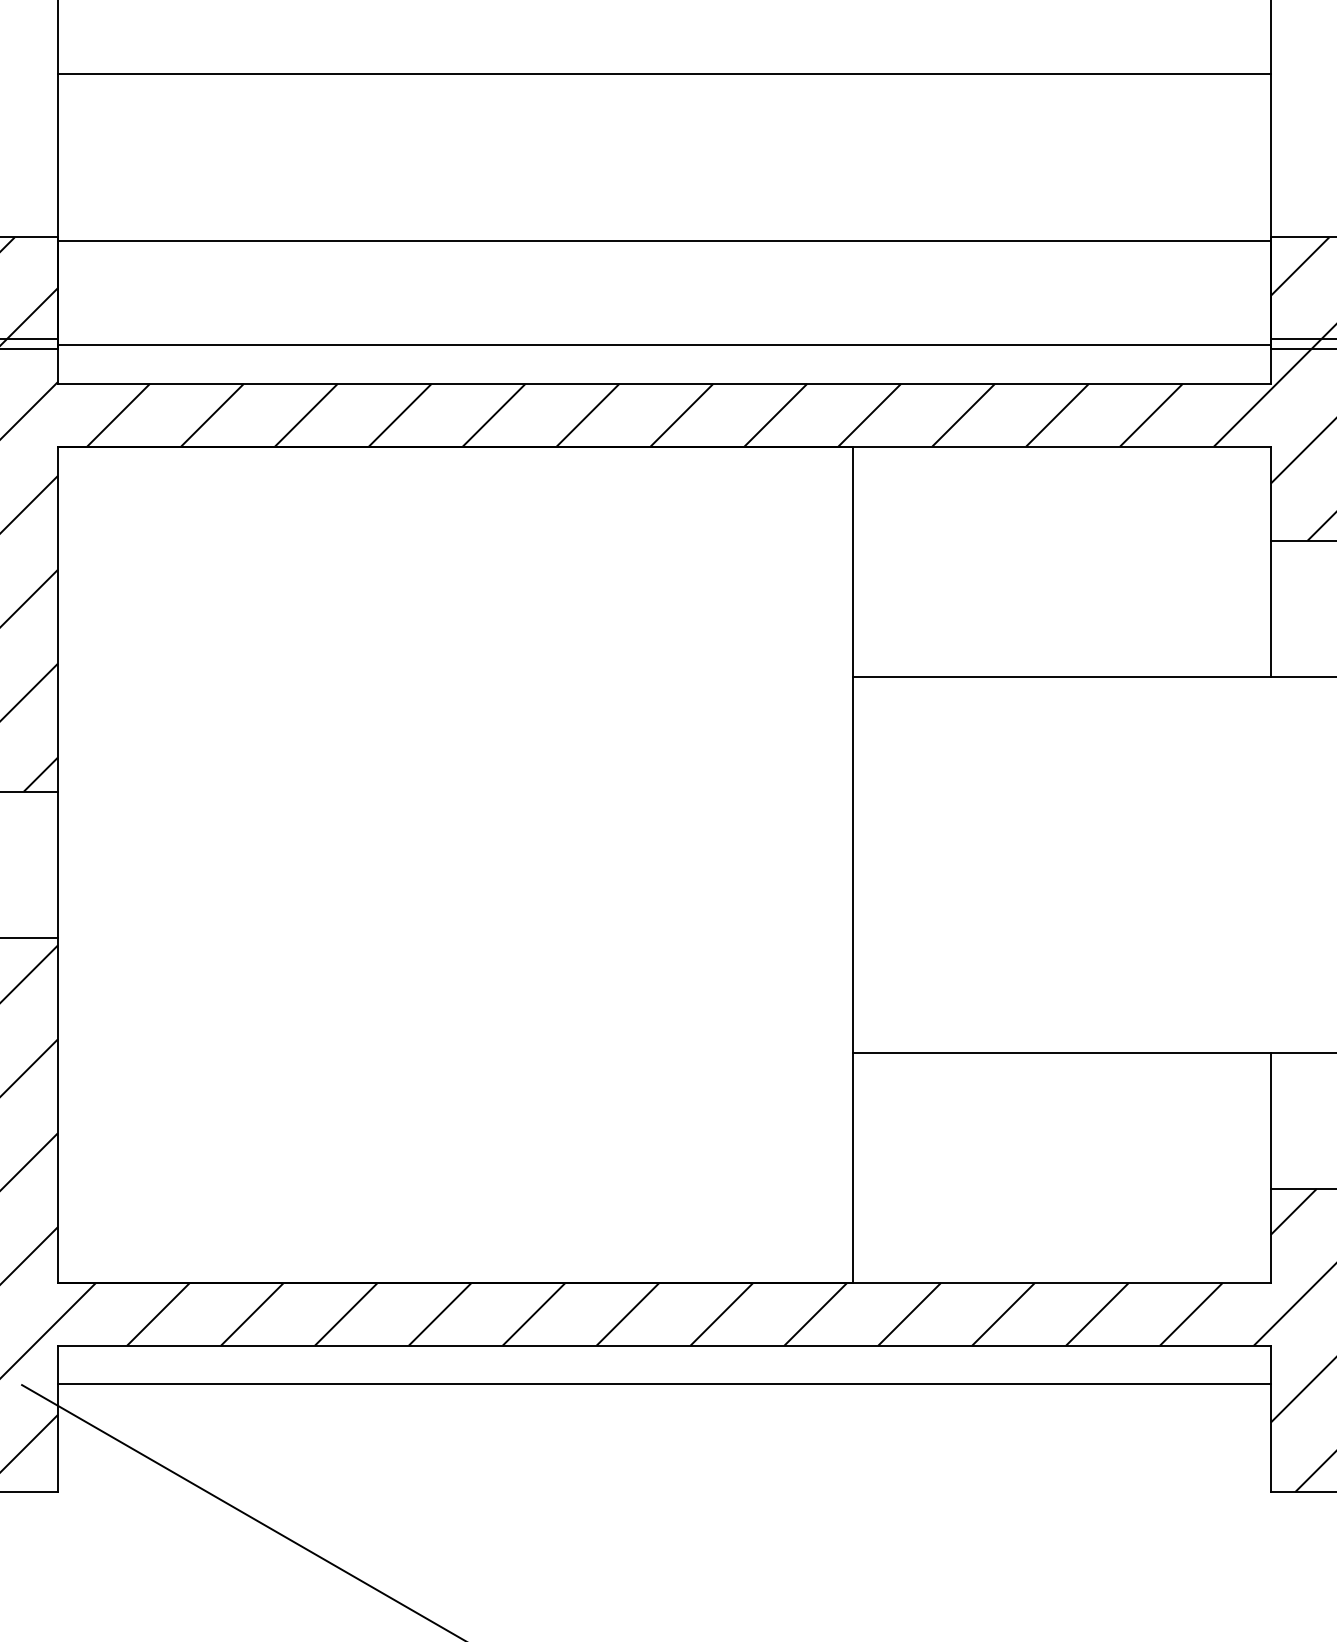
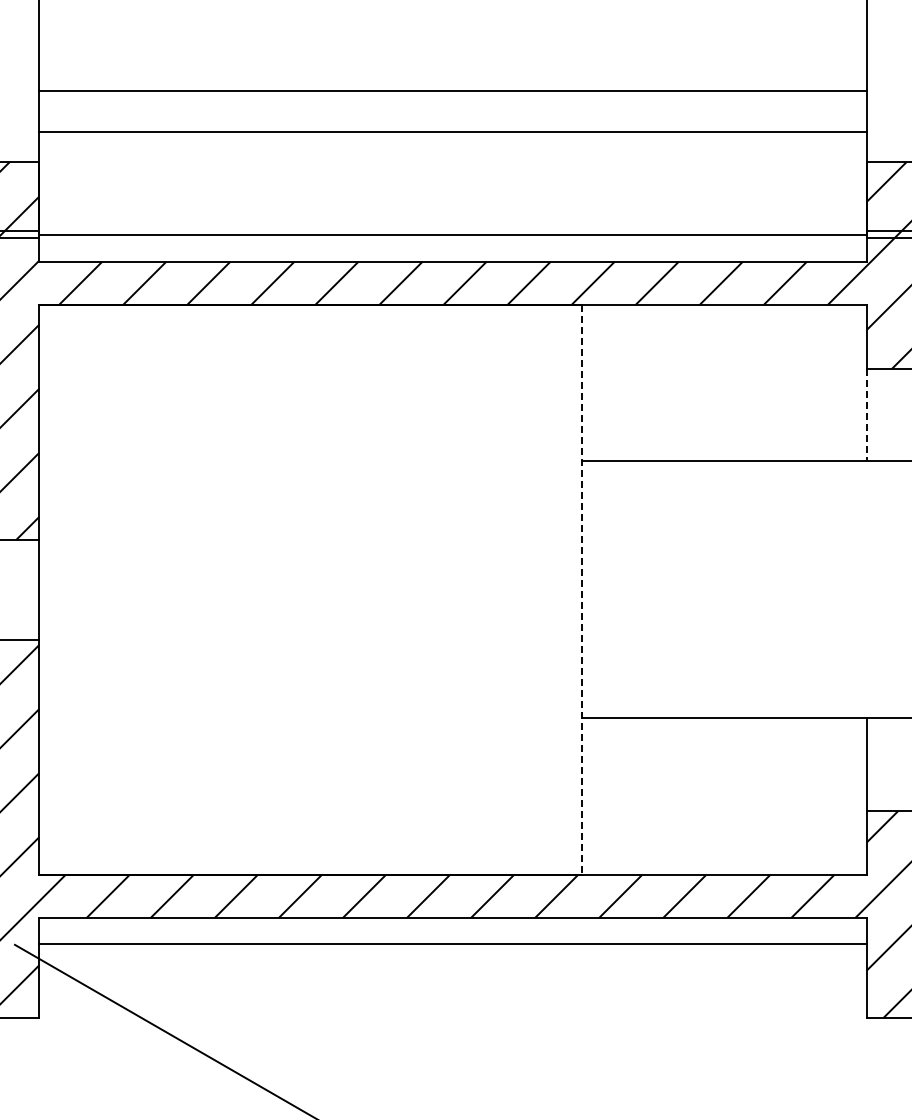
line: (663, 74) -> (452, 91), moved
line: (663, 241) -> (452, 132), moved
line: (1270, 609) -> (866, 415), solid -> dashed
line: (852, 865) -> (581, 590), solid -> dashed

